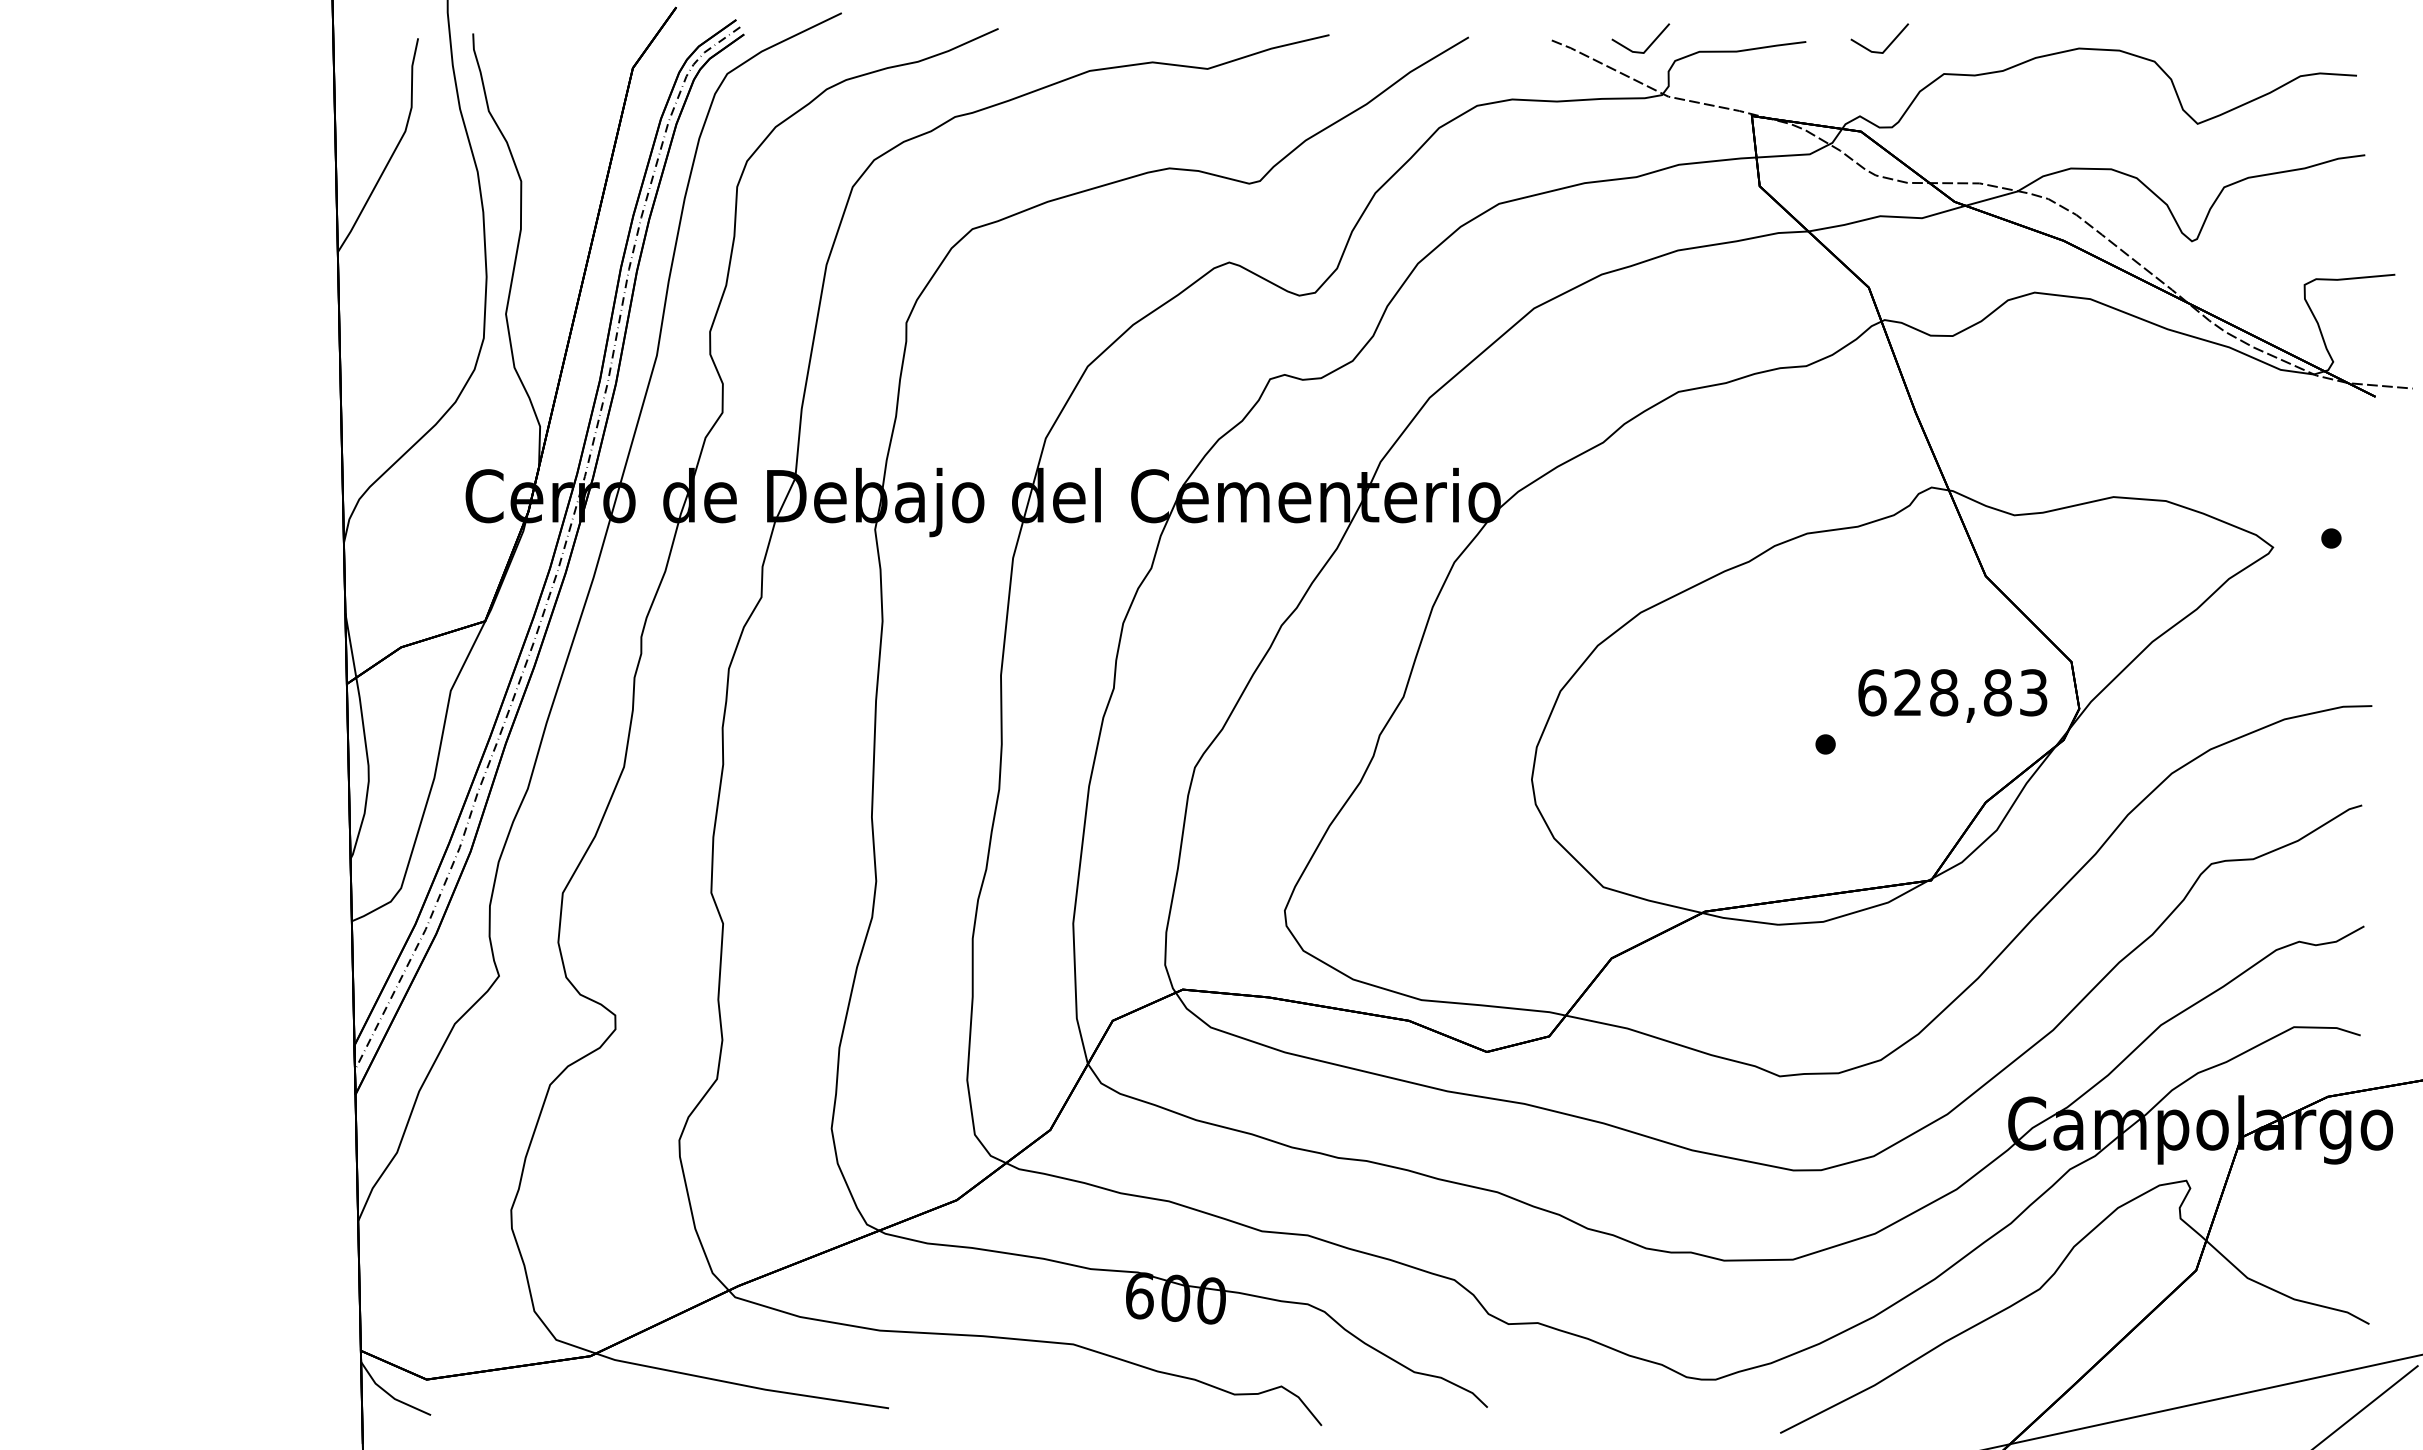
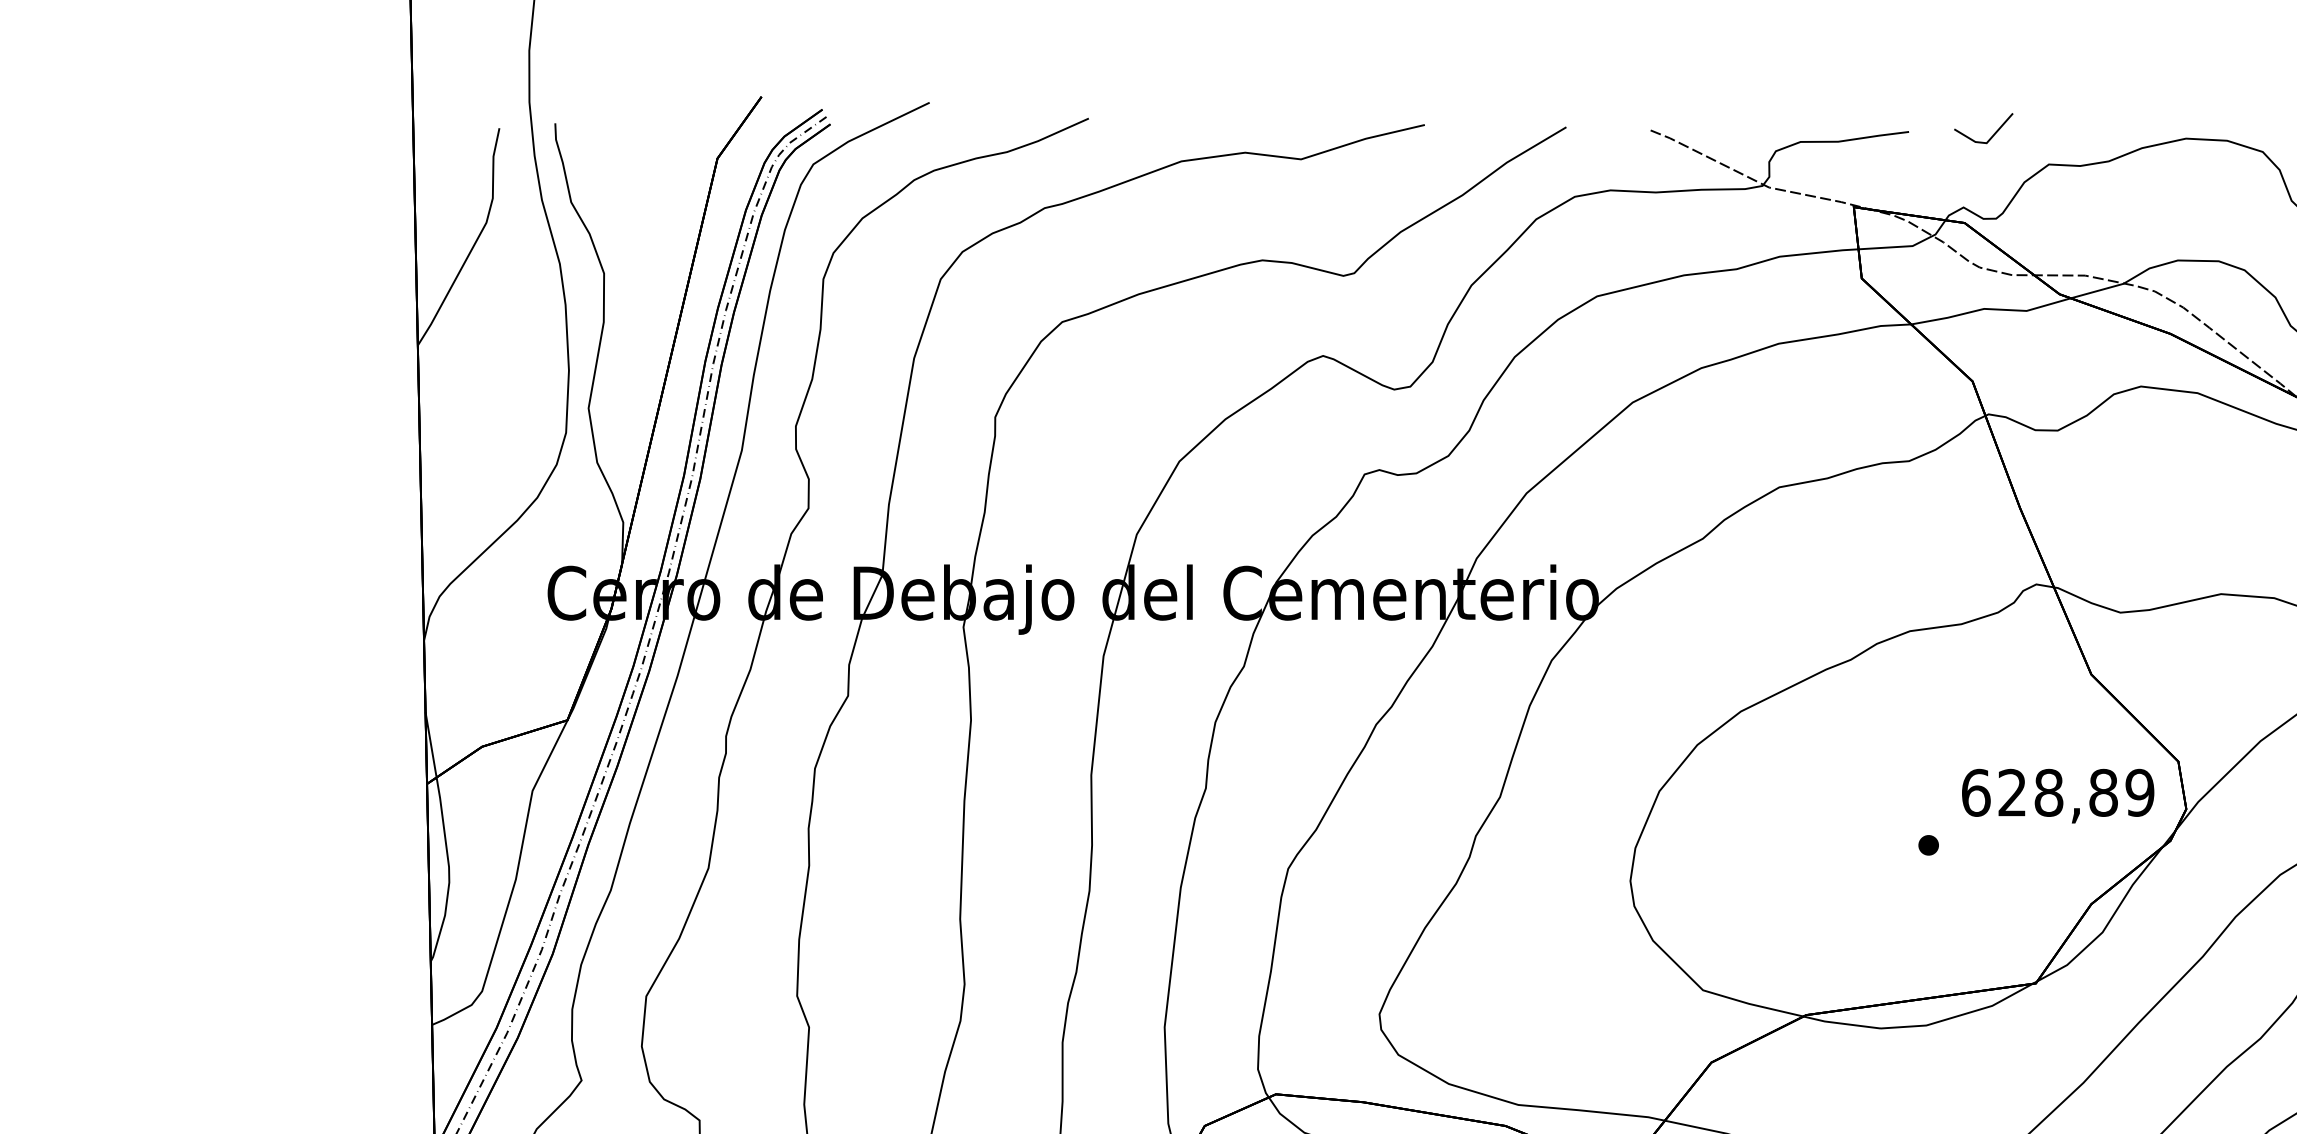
line: (1650, 43) -> (1750, 133), removed
text: (2033, 692) -> (2139, 792), 628,83 -> 628,89

